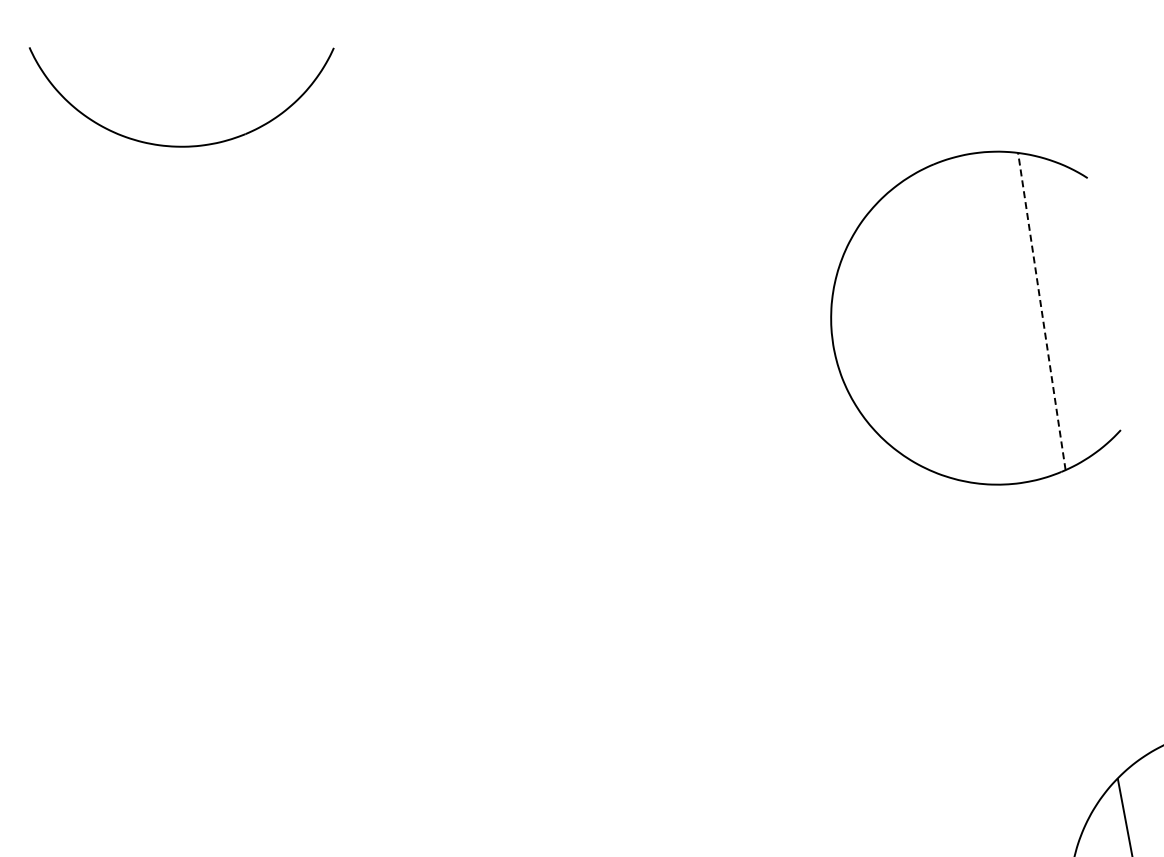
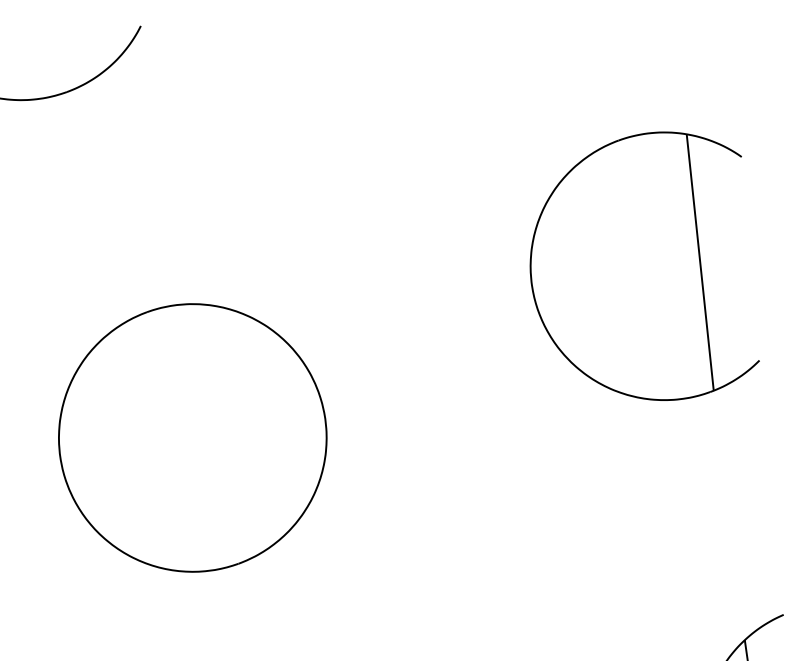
line: (1041, 311) -> (699, 262), dashed -> solid
part: (420, 556) -> (192, 437), added

